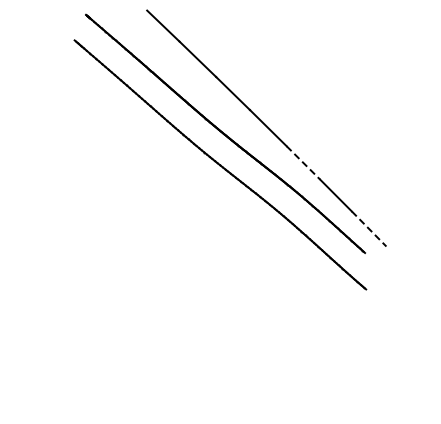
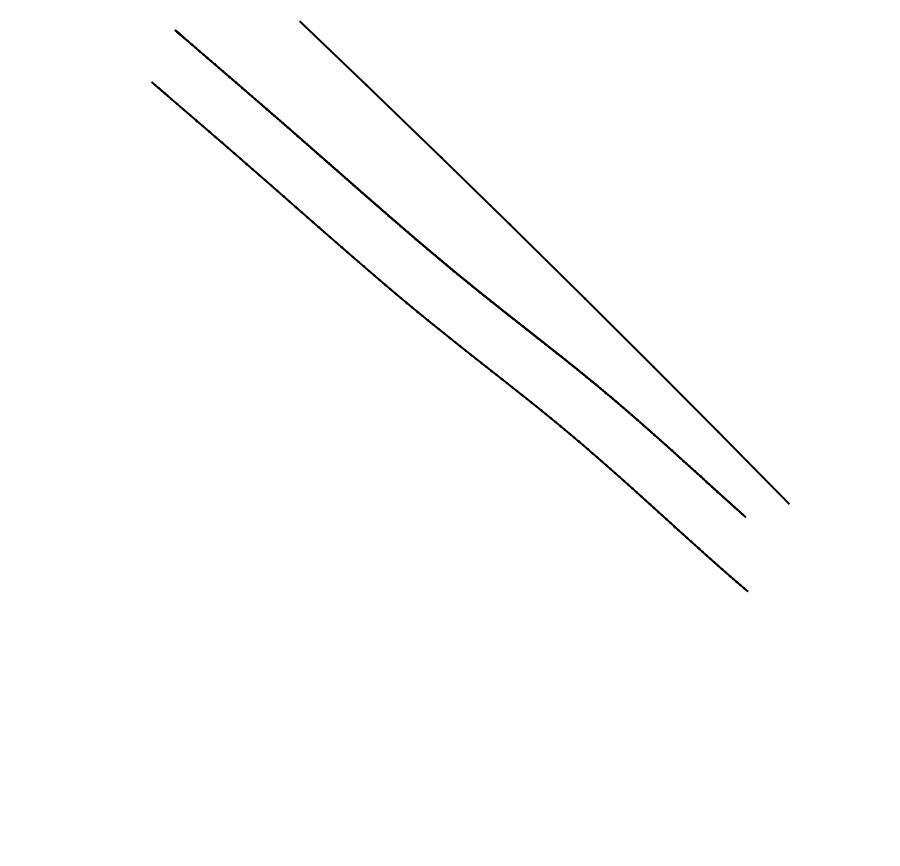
line: (303, 162) -> (619, 331), dashed -> solid
line: (369, 228) -> (754, 466), dashed -> solid

